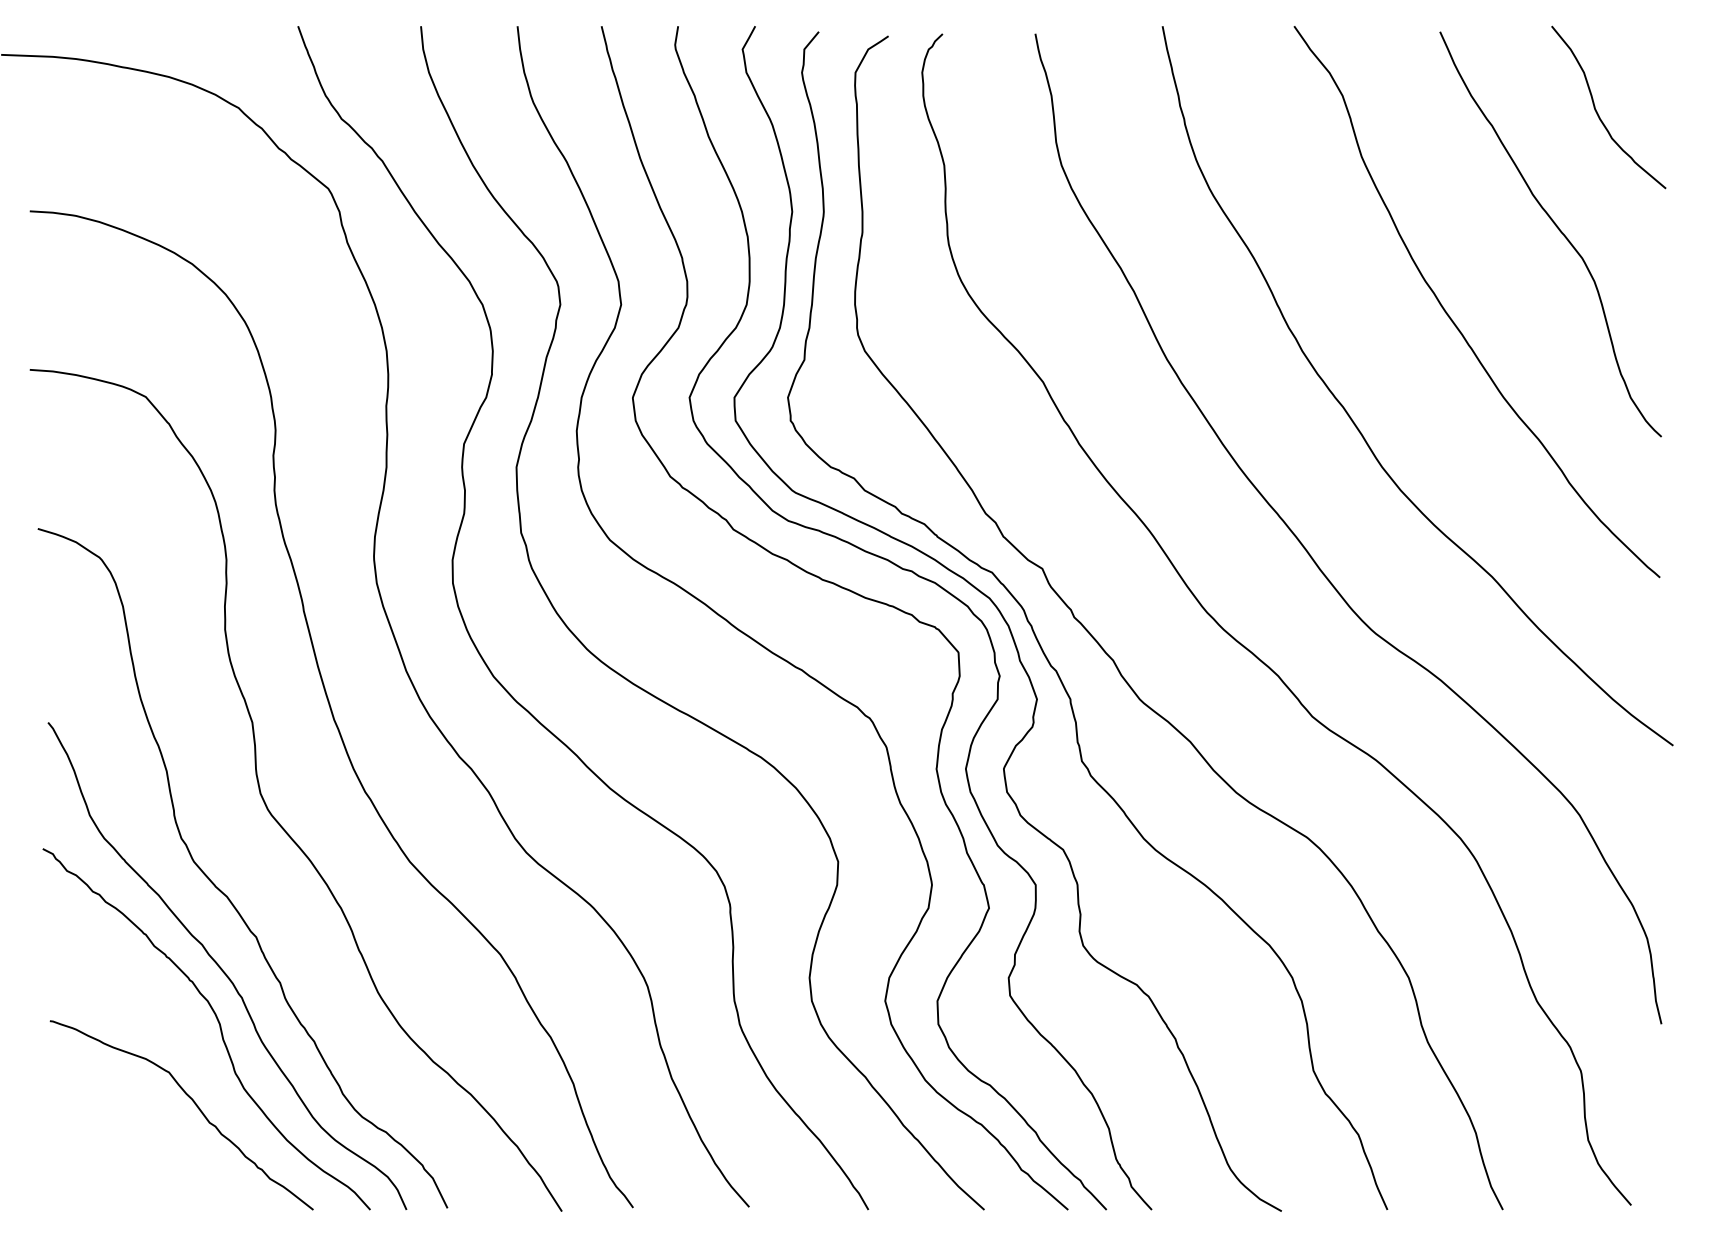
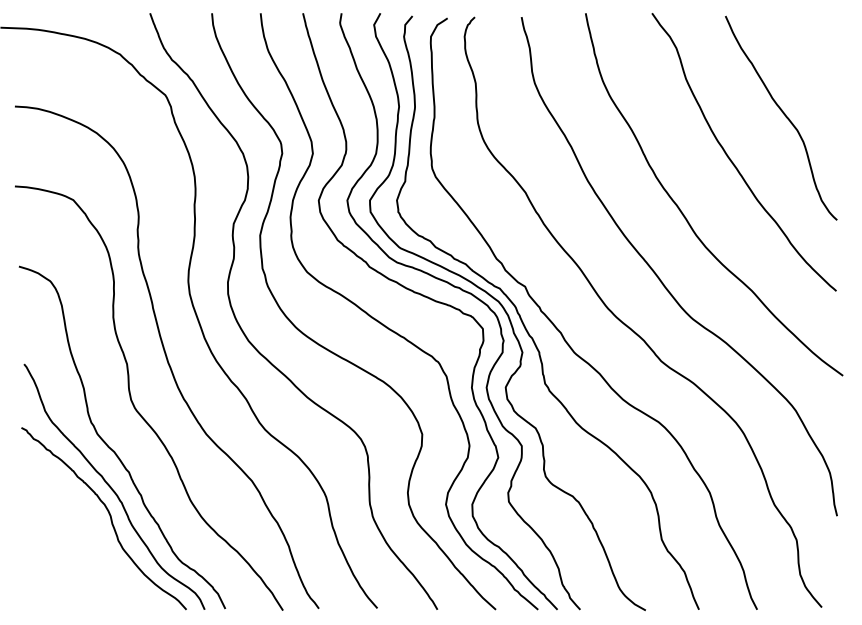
curve: (1598, 111) -> (805, 56), removed
curve: (195, 1108) -> (98, 558), removed

